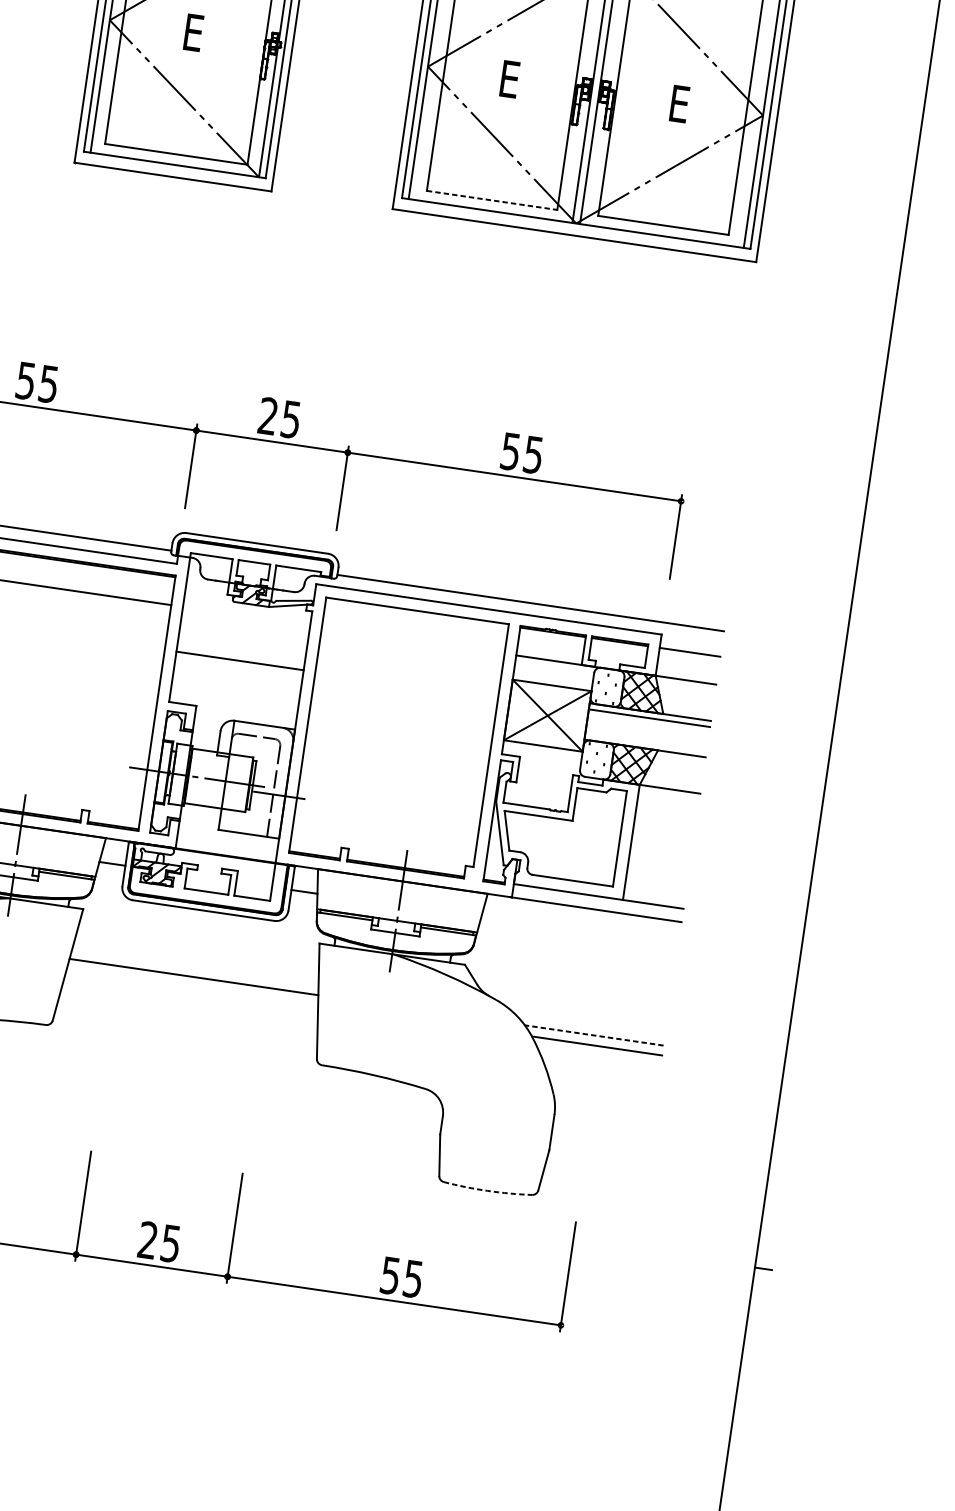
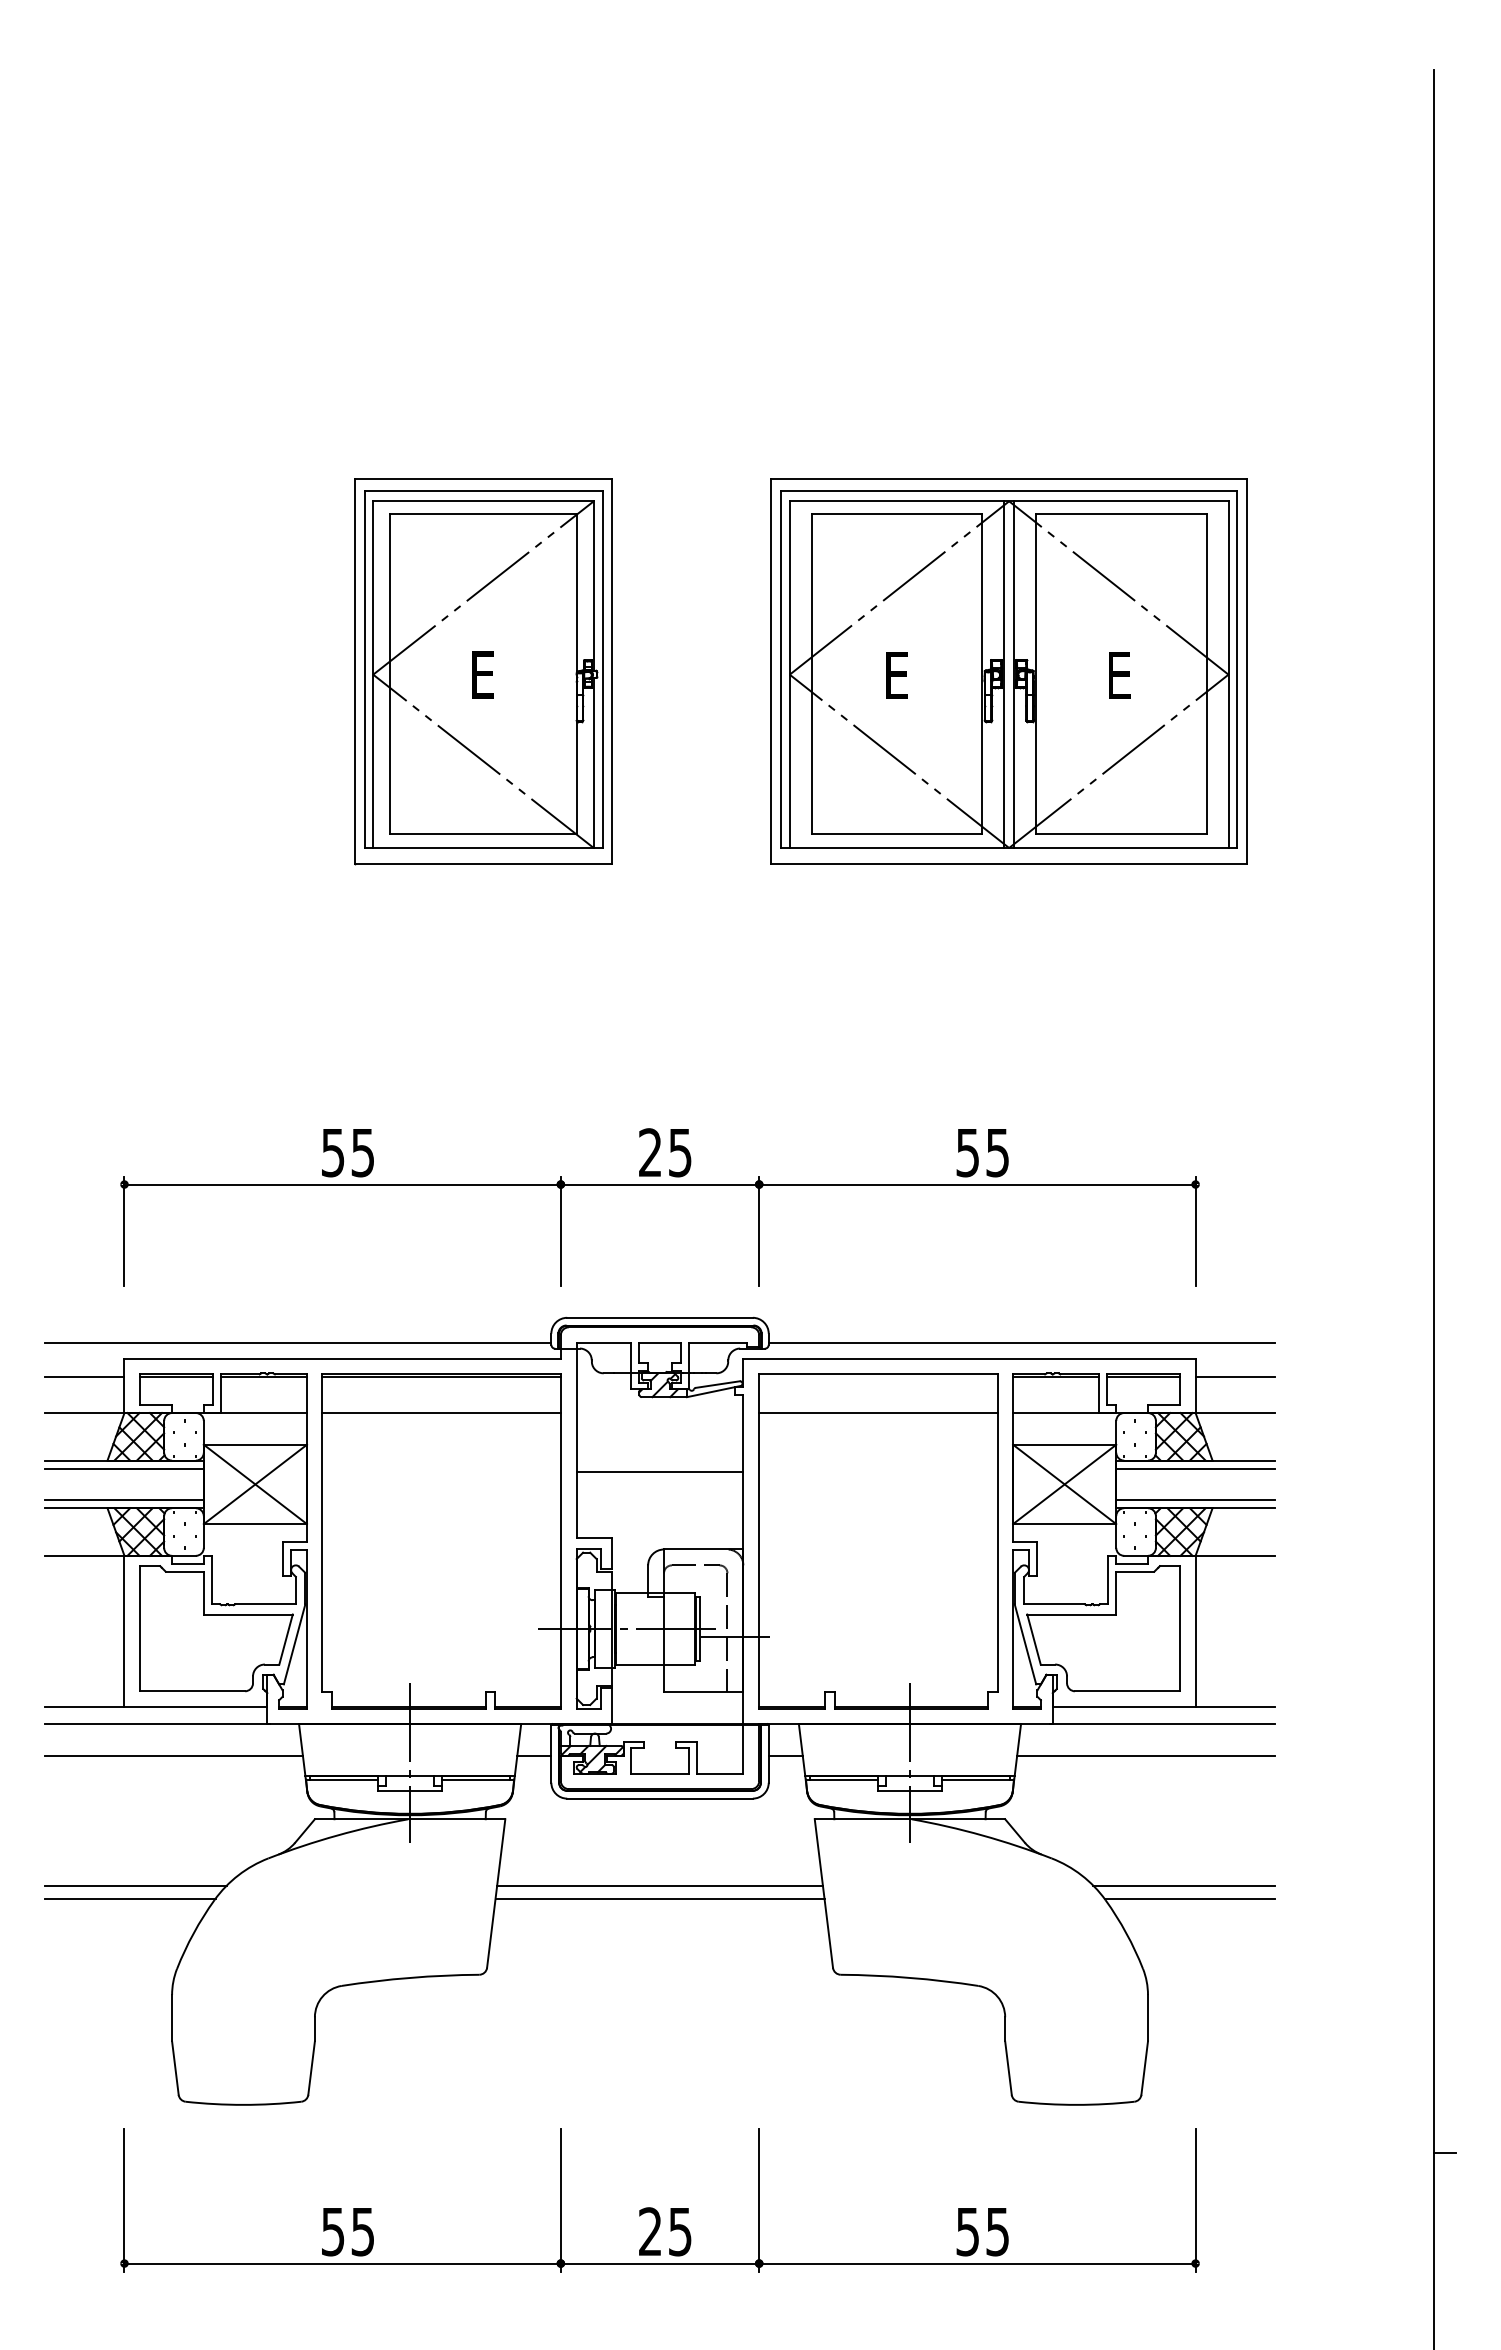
line: (492, 200) -> (897, 834), dashed -> solid
line: (412, 640) -> (877, 1413), added
line: (645, 742) -> (1195, 1500), added
line: (579, 931) -> (1145, 1755), added
line: (192, 986) -> (659, 1898), added
line: (594, 1035) -> (1184, 1885), dashed -> solid
arc: (487, 1190) -> (1076, 2104), dashed -> solid

